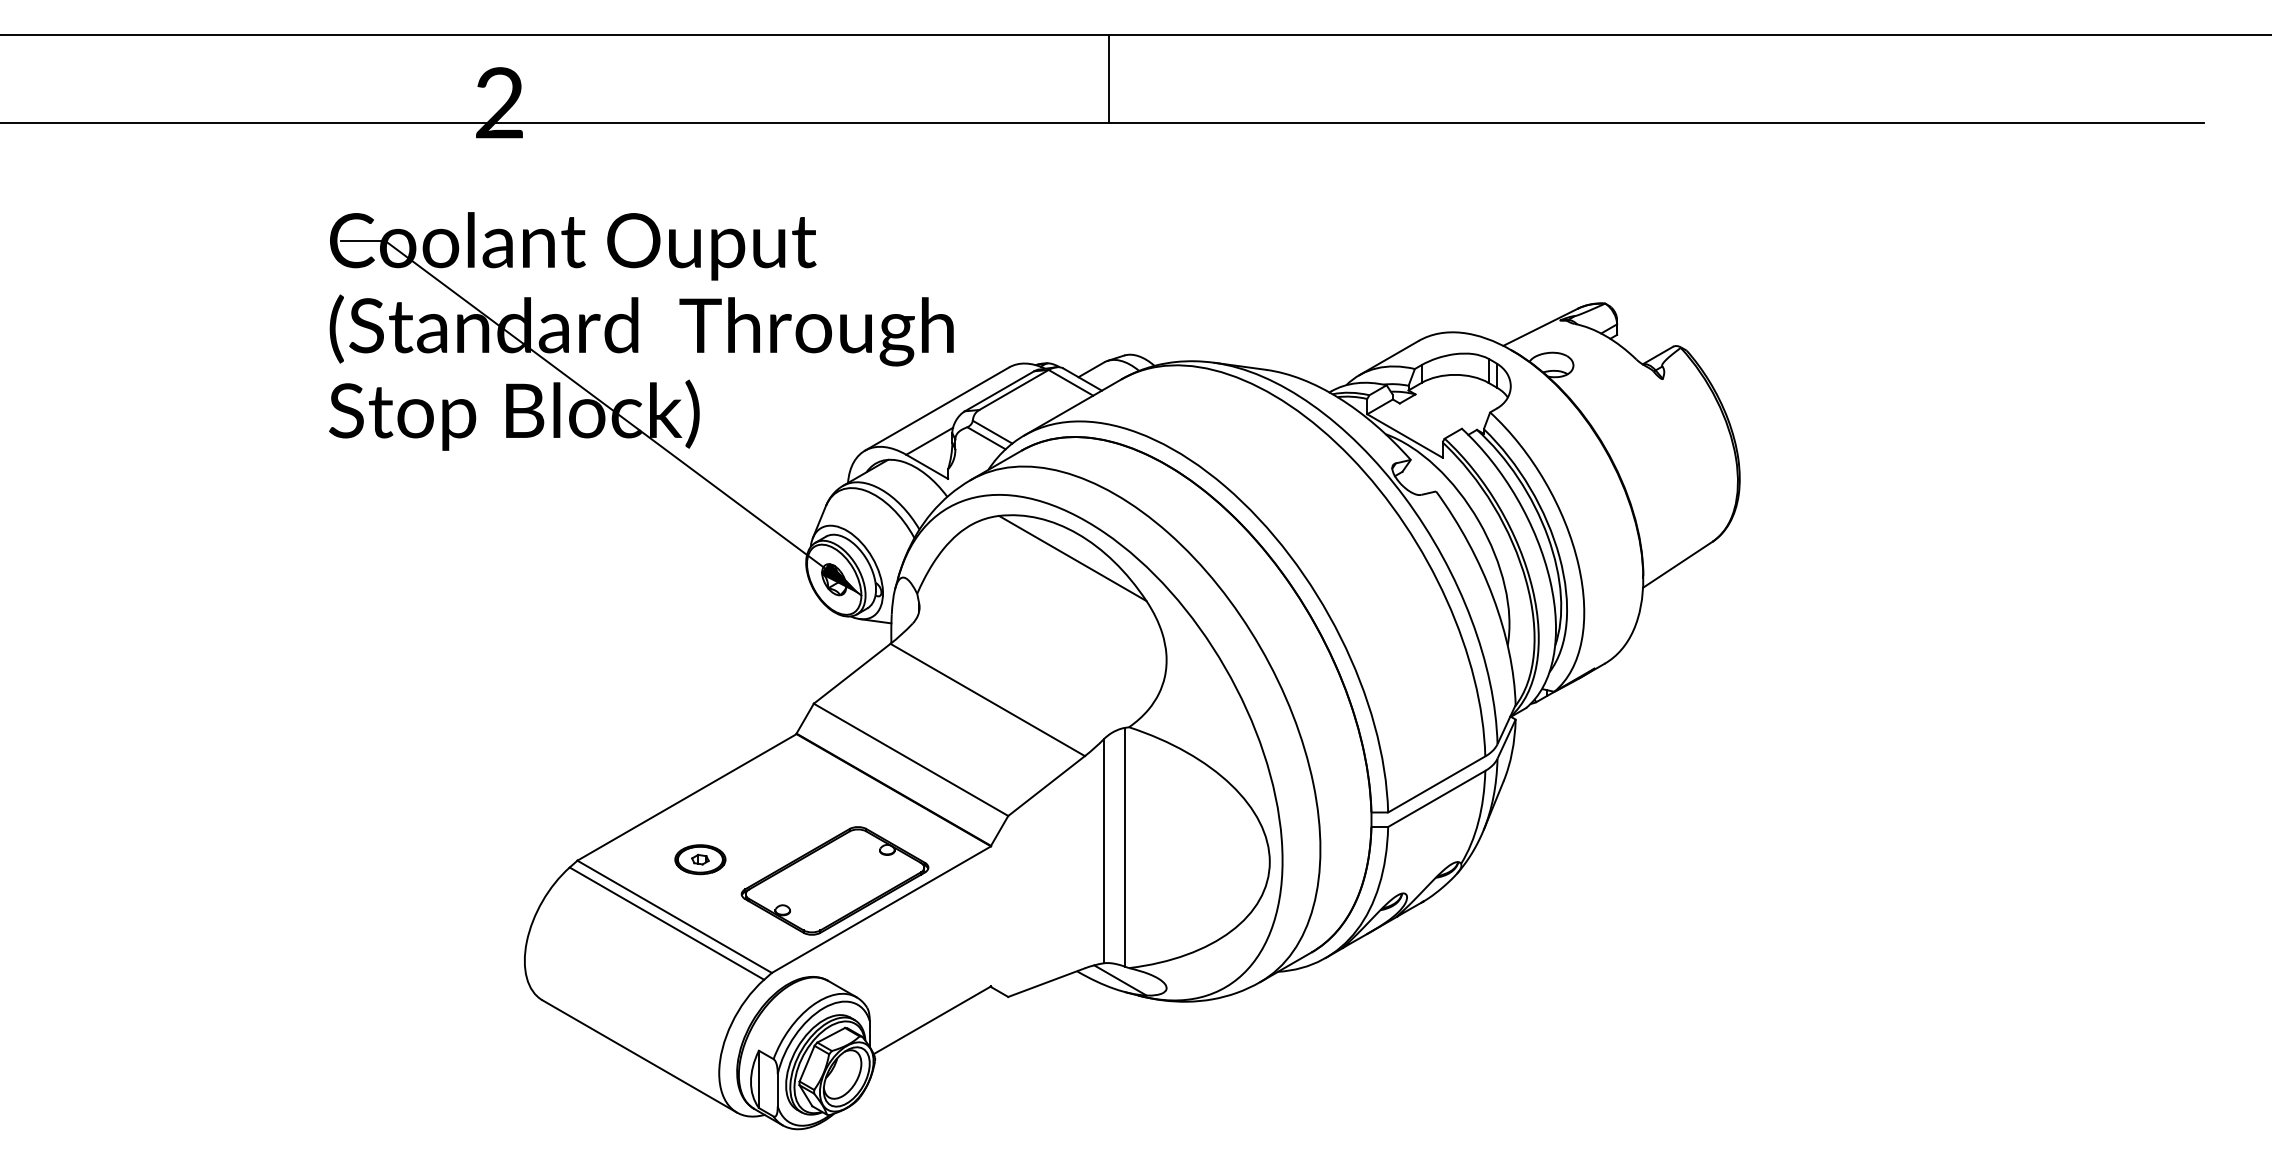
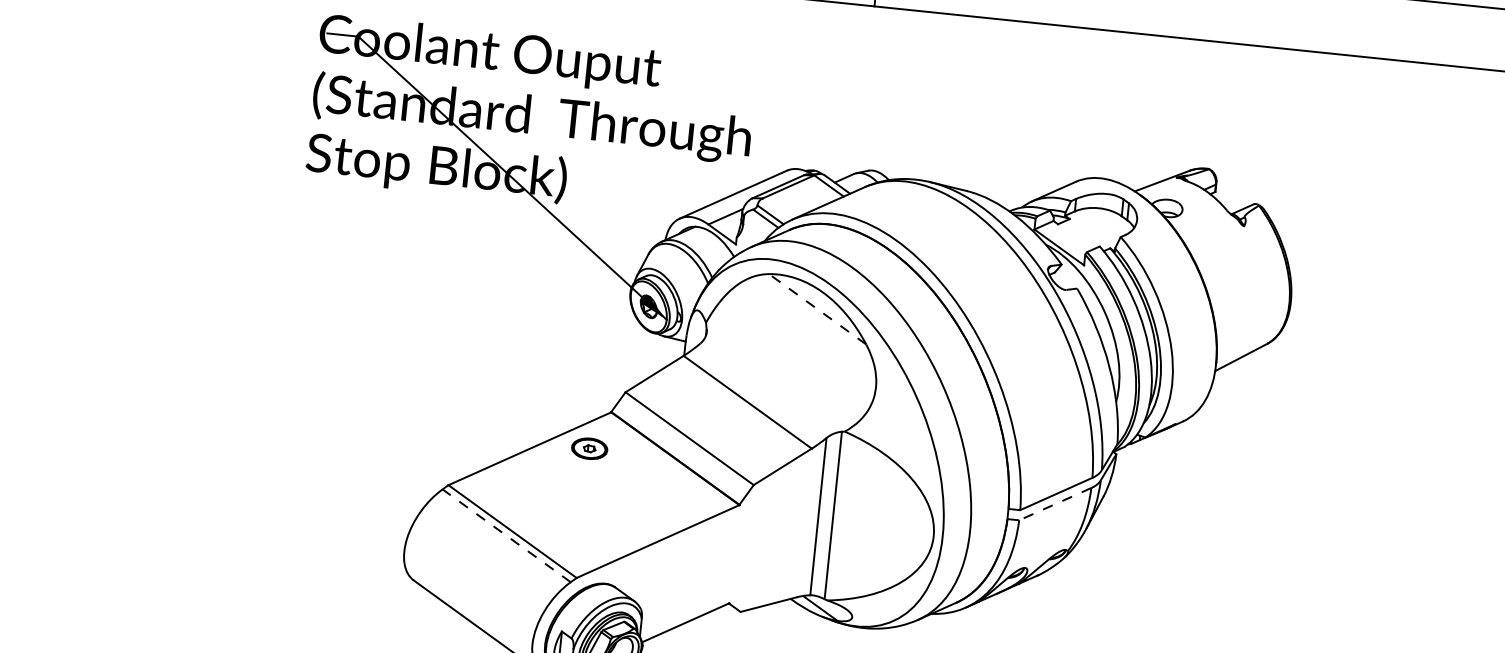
line: (1072, 558) -> (817, 309), solid -> dashed
line: (1436, 799) -> (1055, 504), solid -> dashed
part: (700, 859) -> (589, 448), moved
part: (834, 880) -> (627, 517), removed
line: (666, 923) -> (506, 535), solid -> dashed

